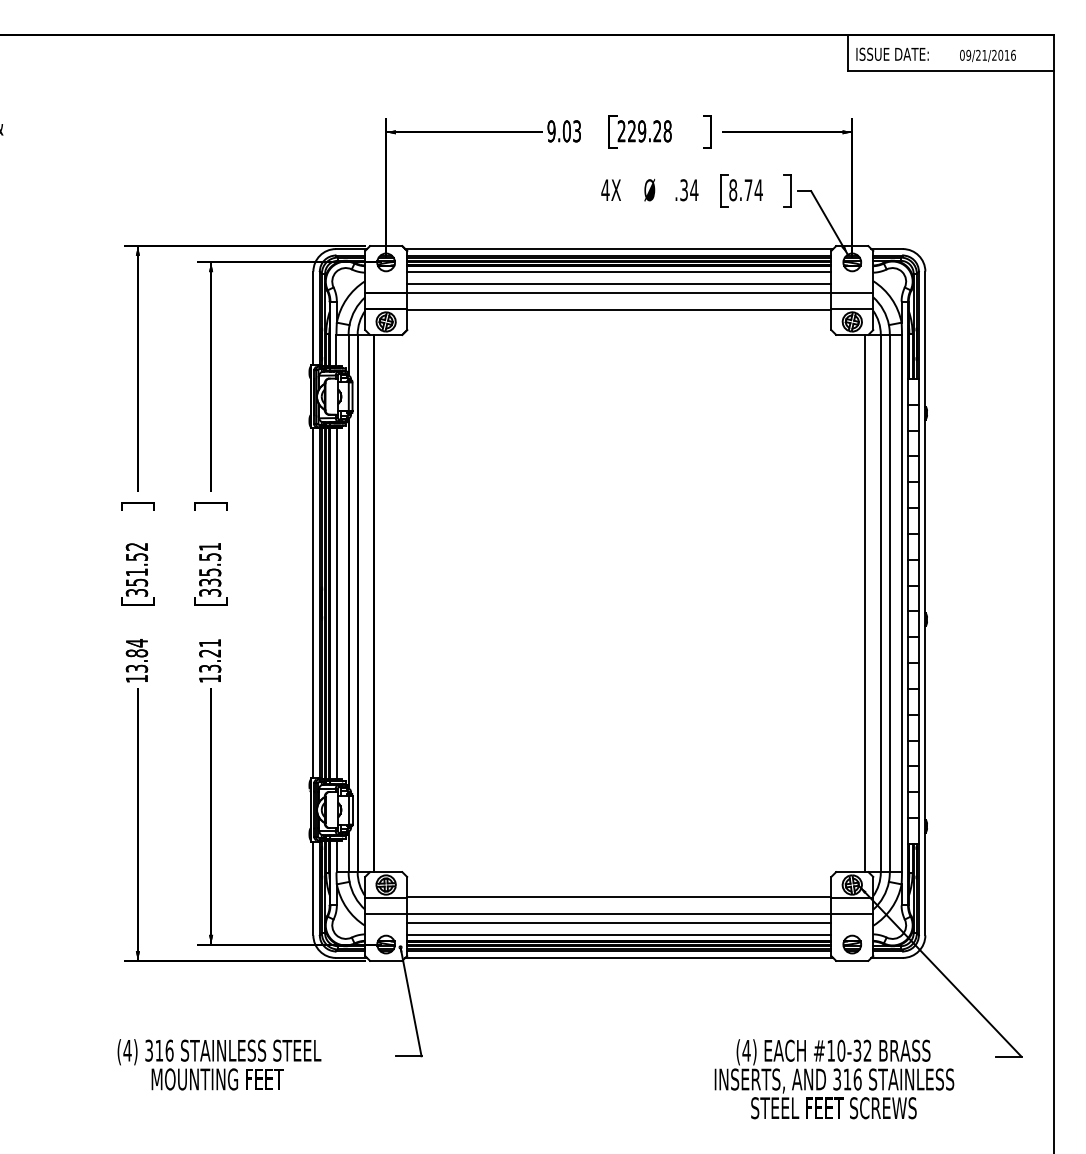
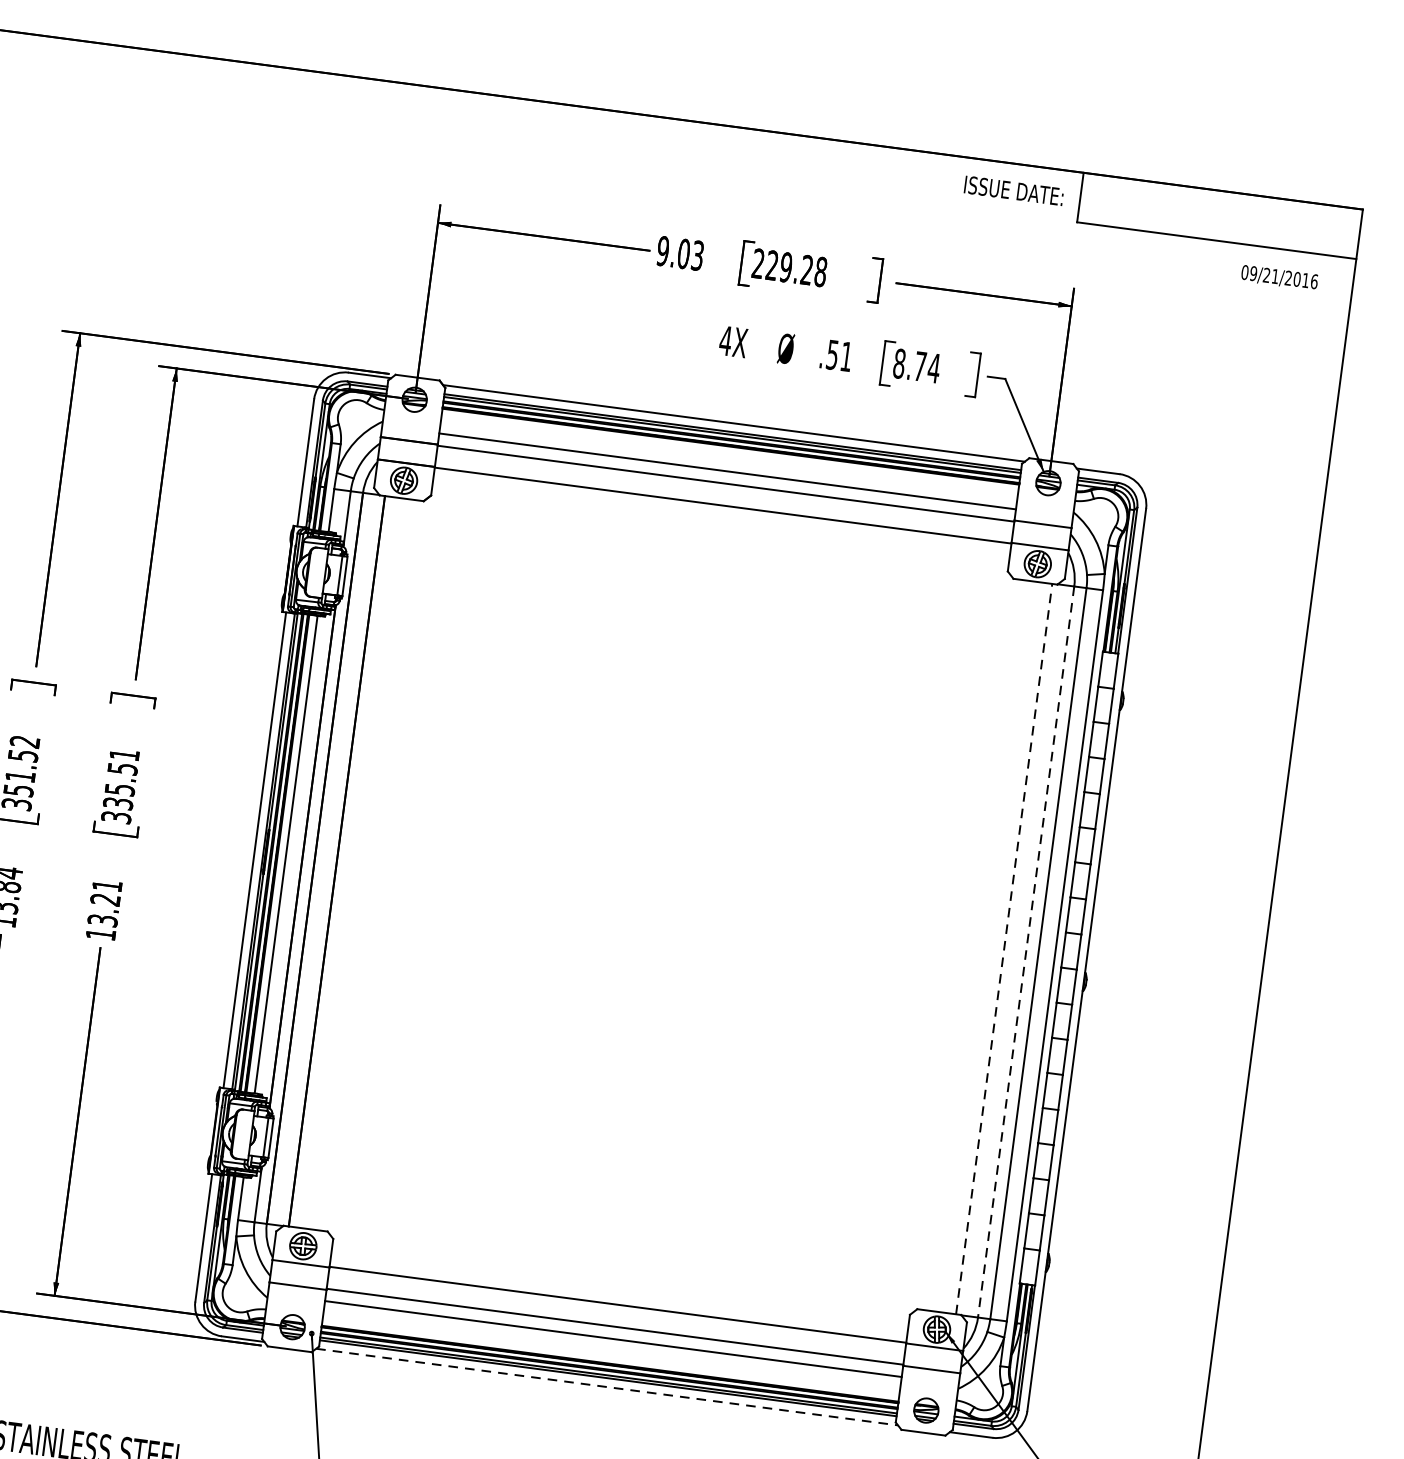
text: (892, 53) -> (1014, 189), moved
text: (987, 55) -> (1279, 277), moved
text: (689, 189) -> (840, 354), .34 -> .51
line: (619, 272) -> (730, 455), removed
line: (864, 603) -> (1003, 949), solid -> dashed
line: (880, 603) -> (1025, 951), solid -> dashed
line: (619, 934) -> (611, 1355), removed
line: (619, 957) -> (607, 1386), solid -> dashed

